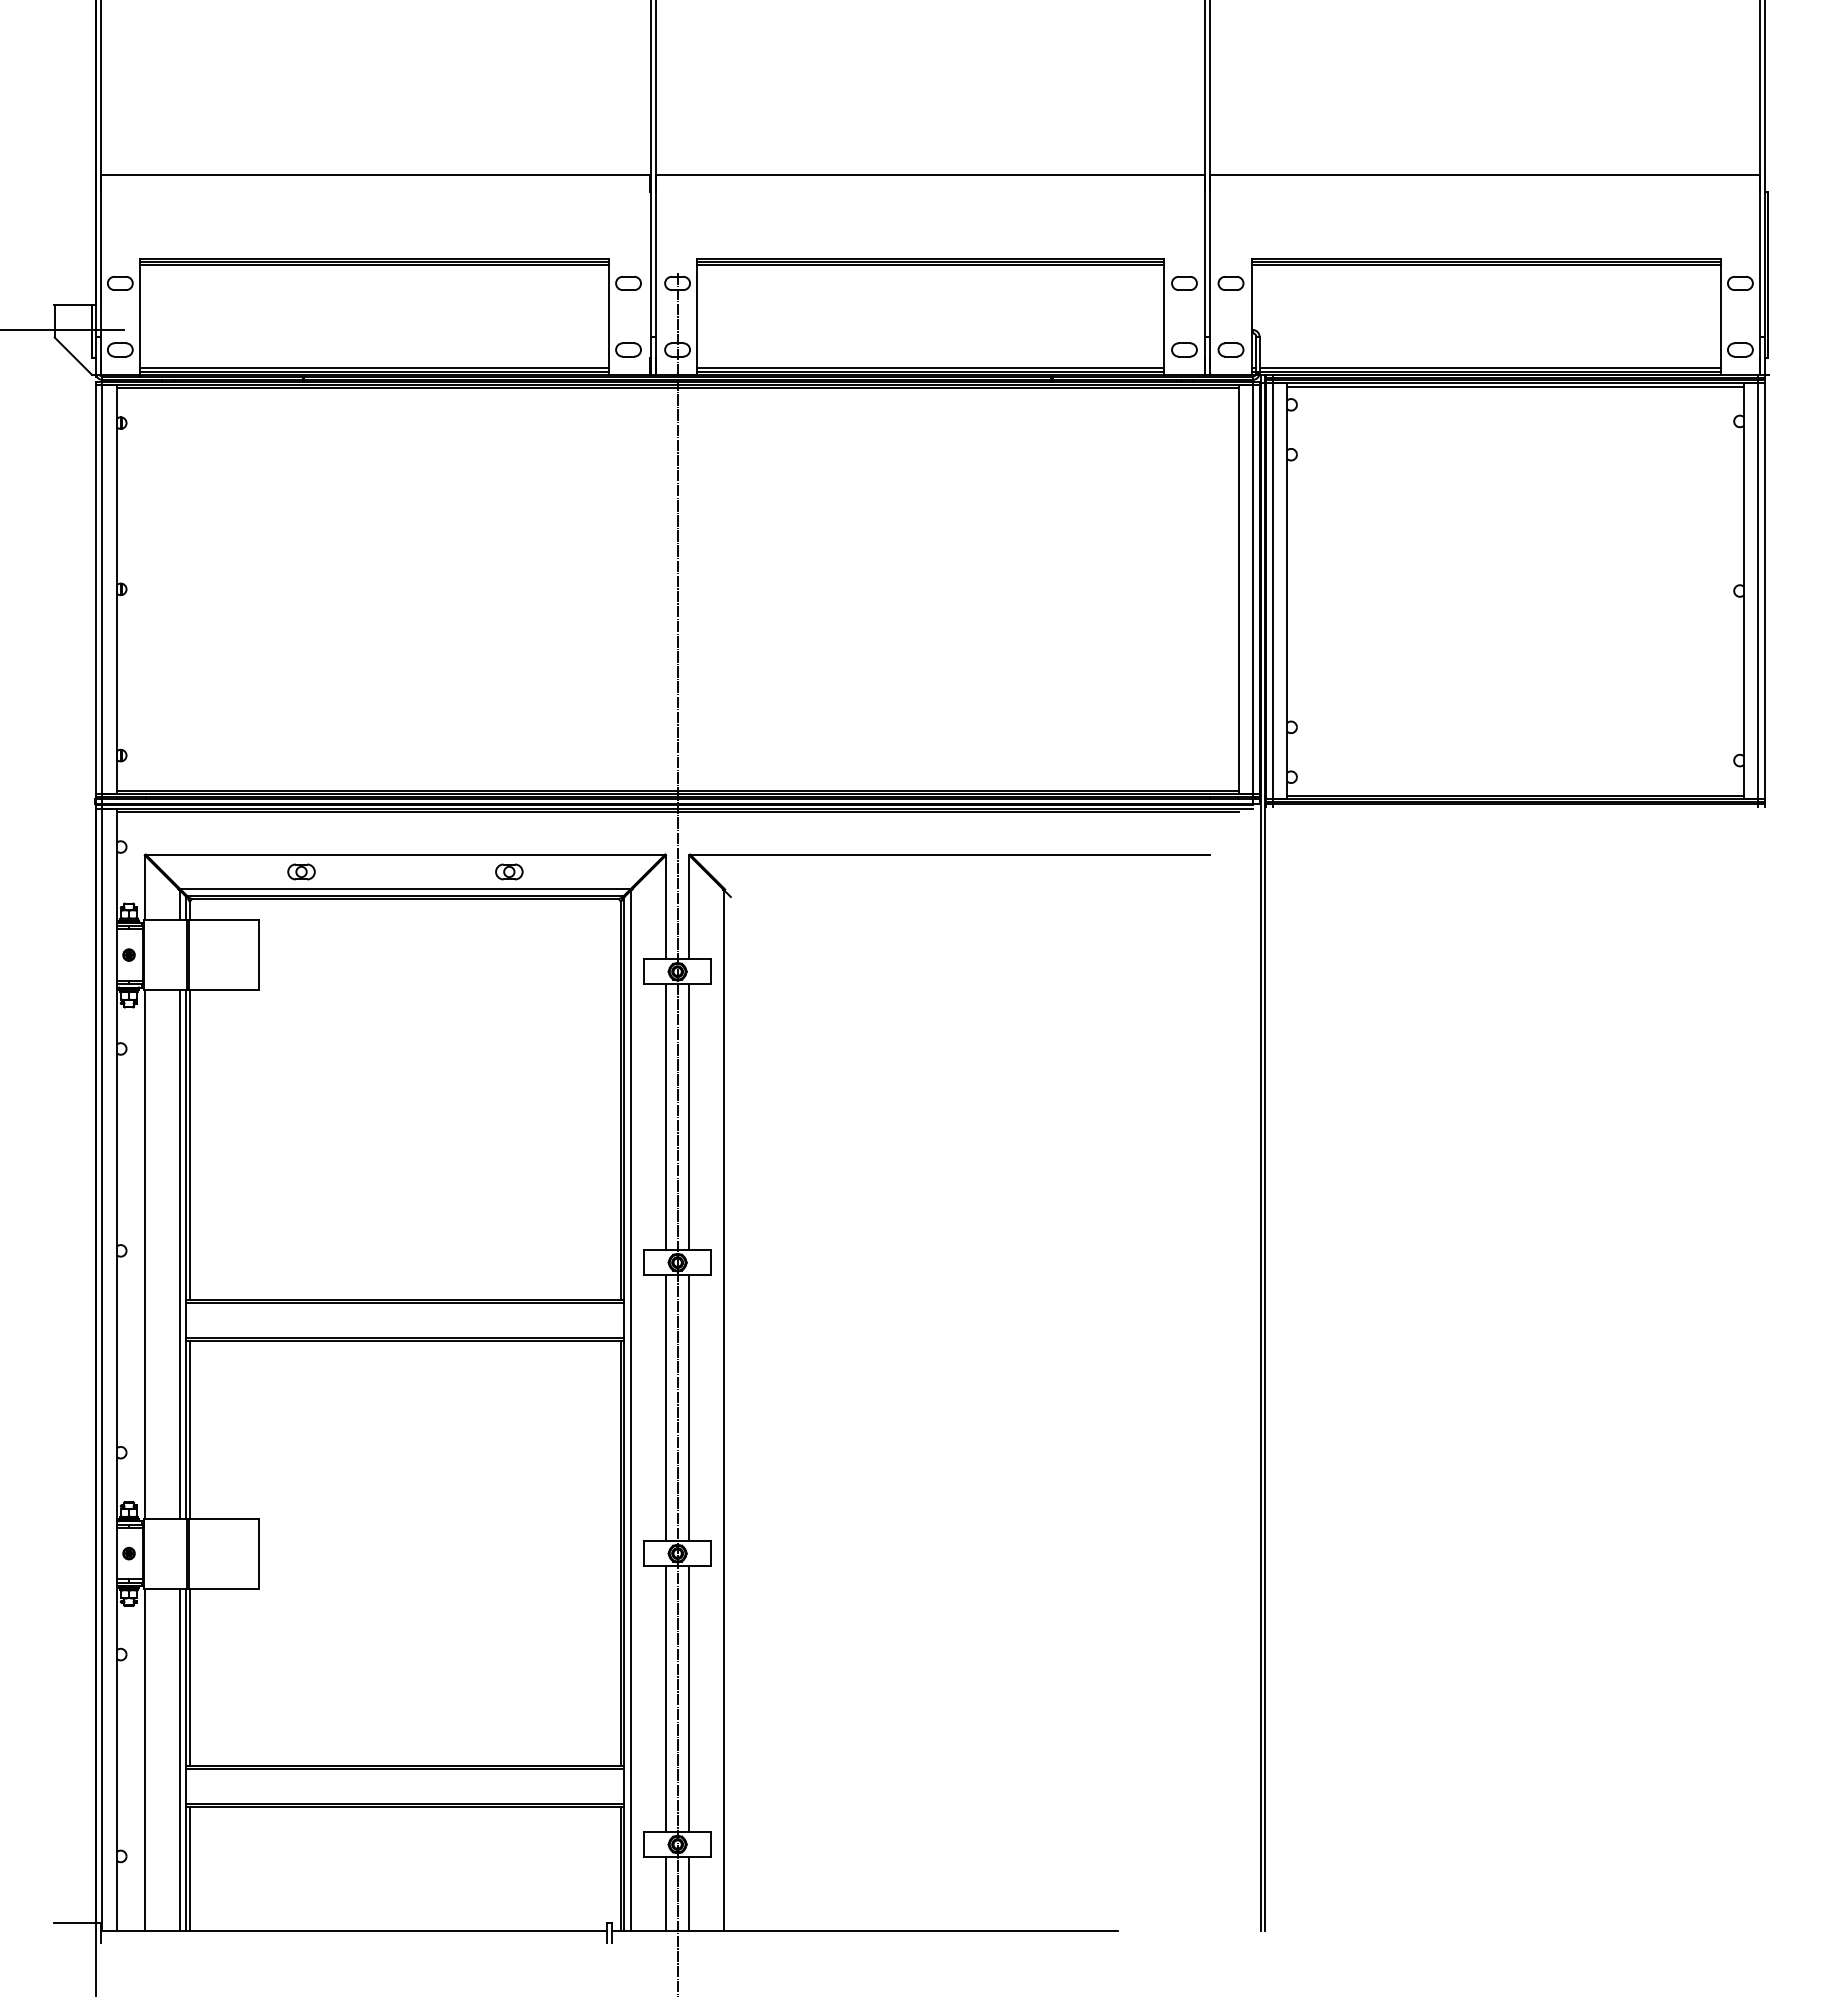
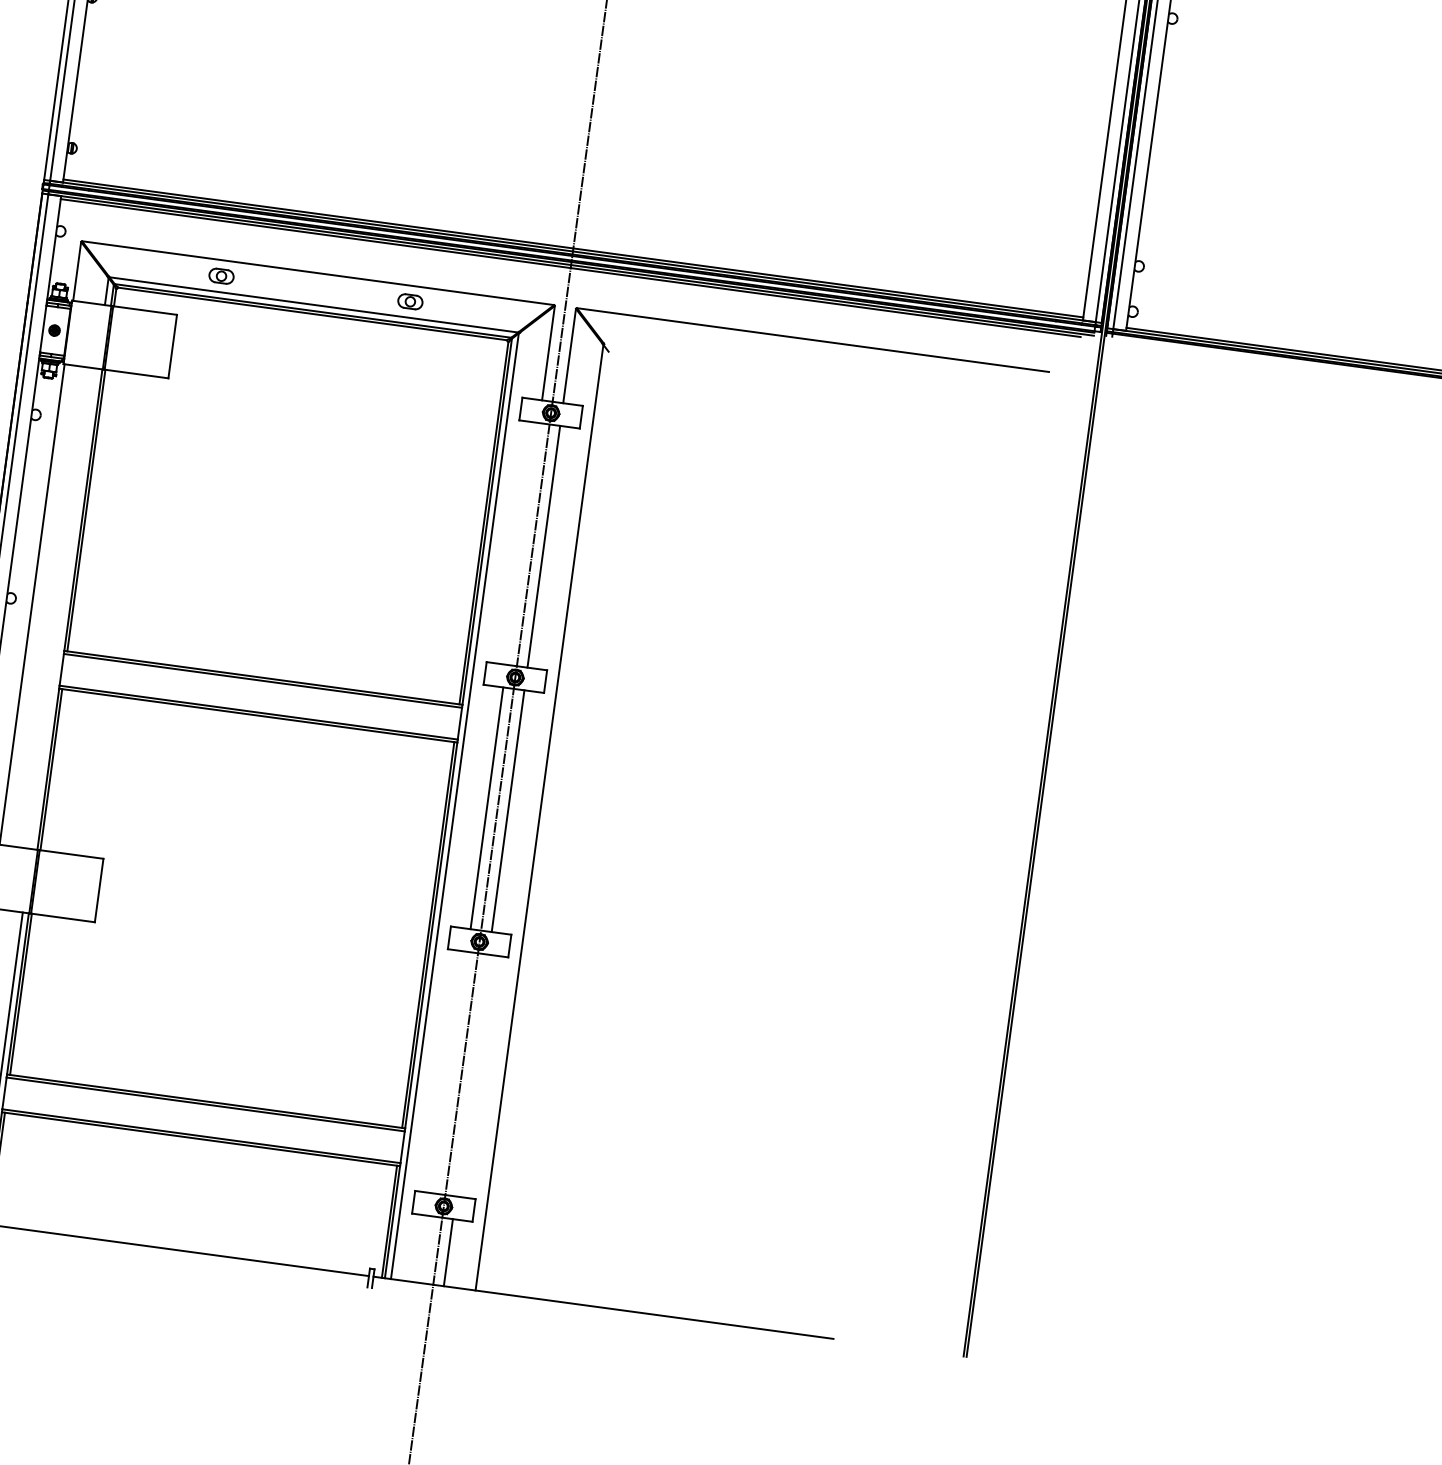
line: (666, 1117) -> (523, 544), removed
line: (179, 1254) -> (63, 608), removed
line: (666, 1699) -> (451, 1073), removed
line: (689, 1699) -> (472, 1076), removed
line: (666, 1893) -> (427, 1249), removed

